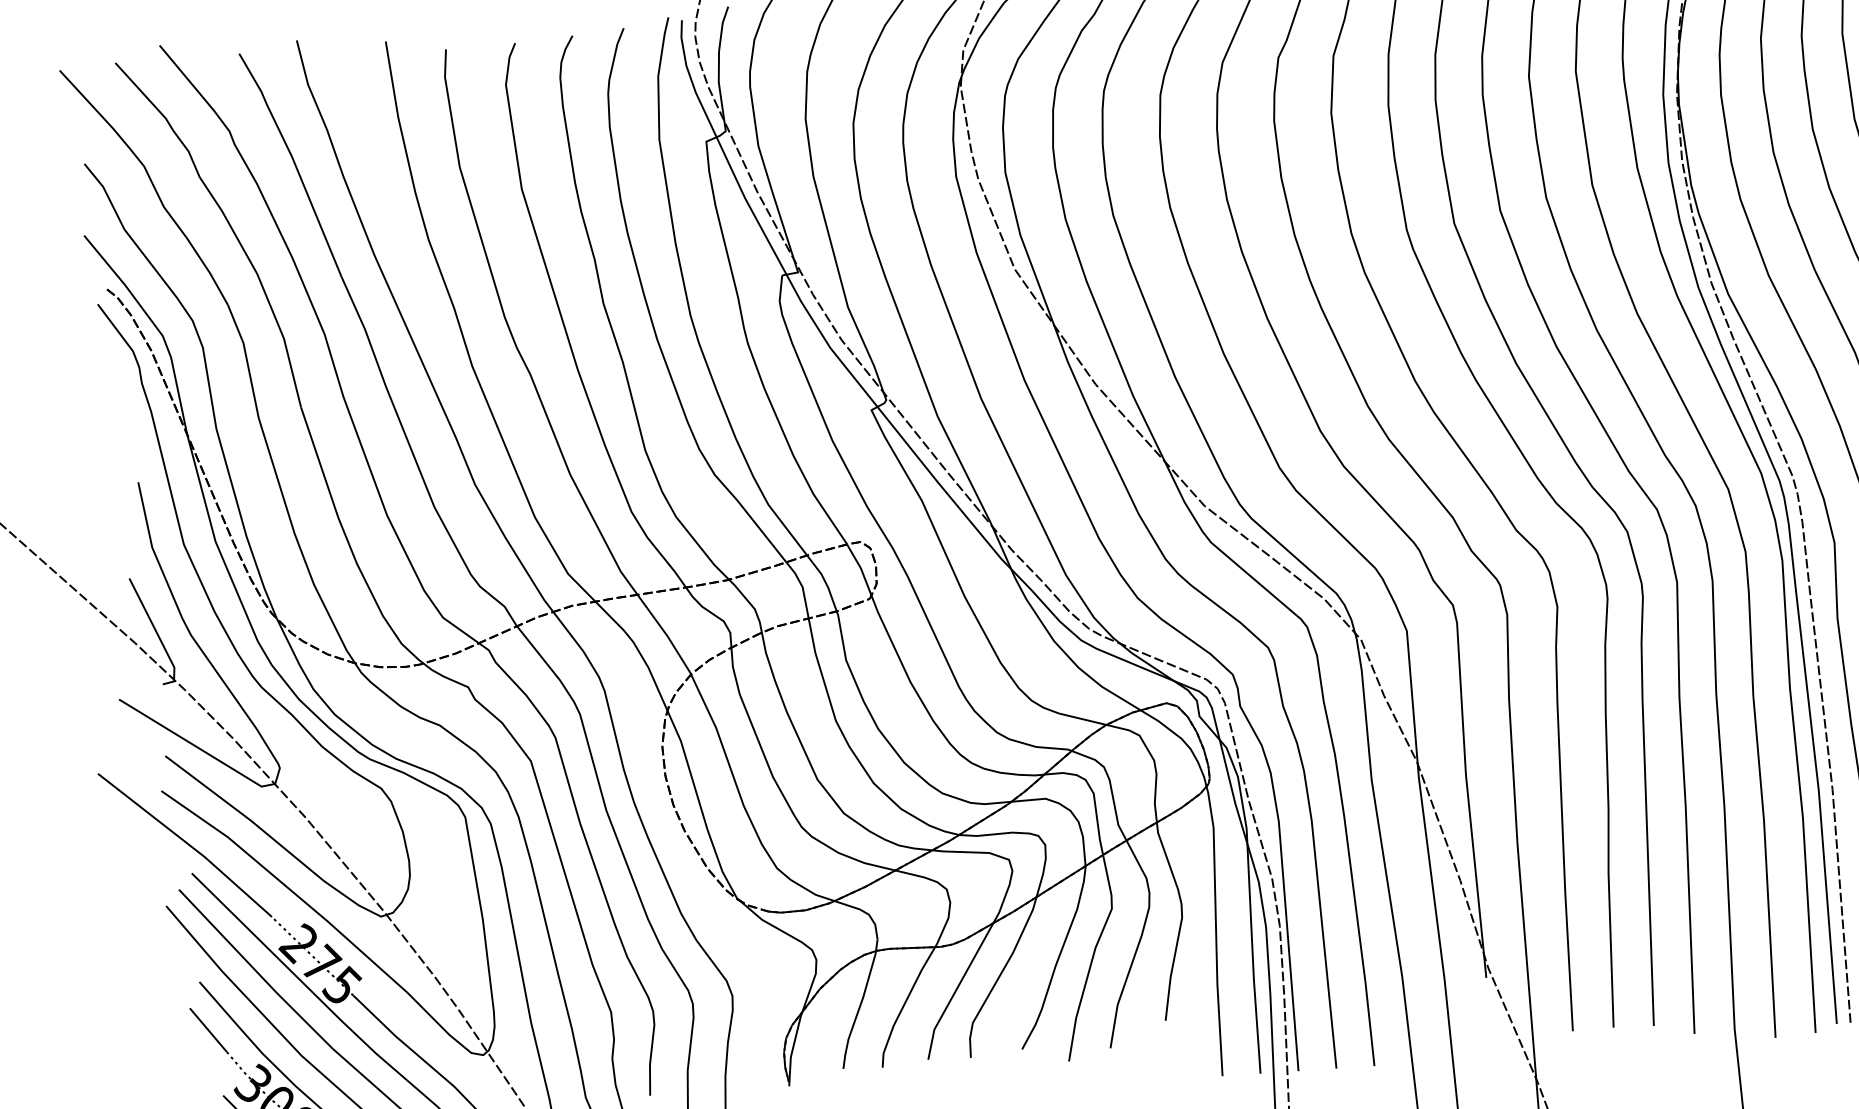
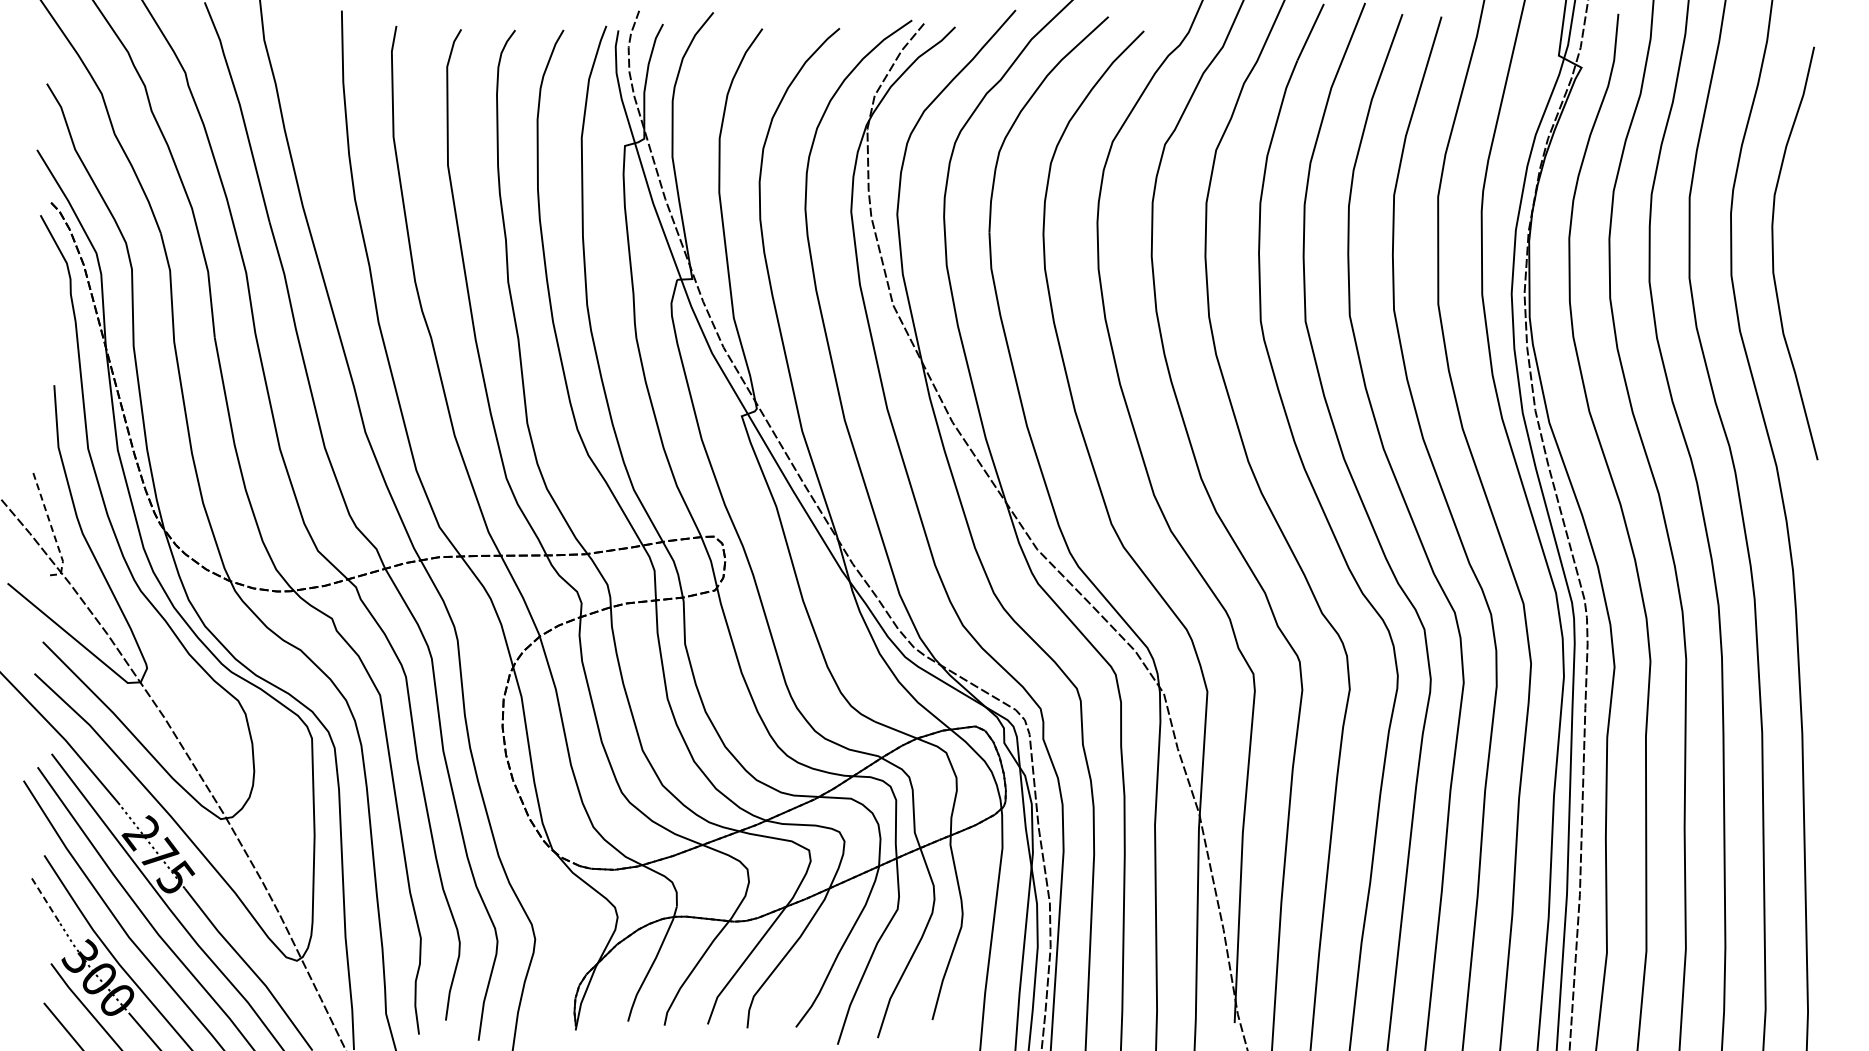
line: (158, 635) -> (52, 529), solid -> dashed
line: (208, 1030) -> (46, 901), solid -> dashed

